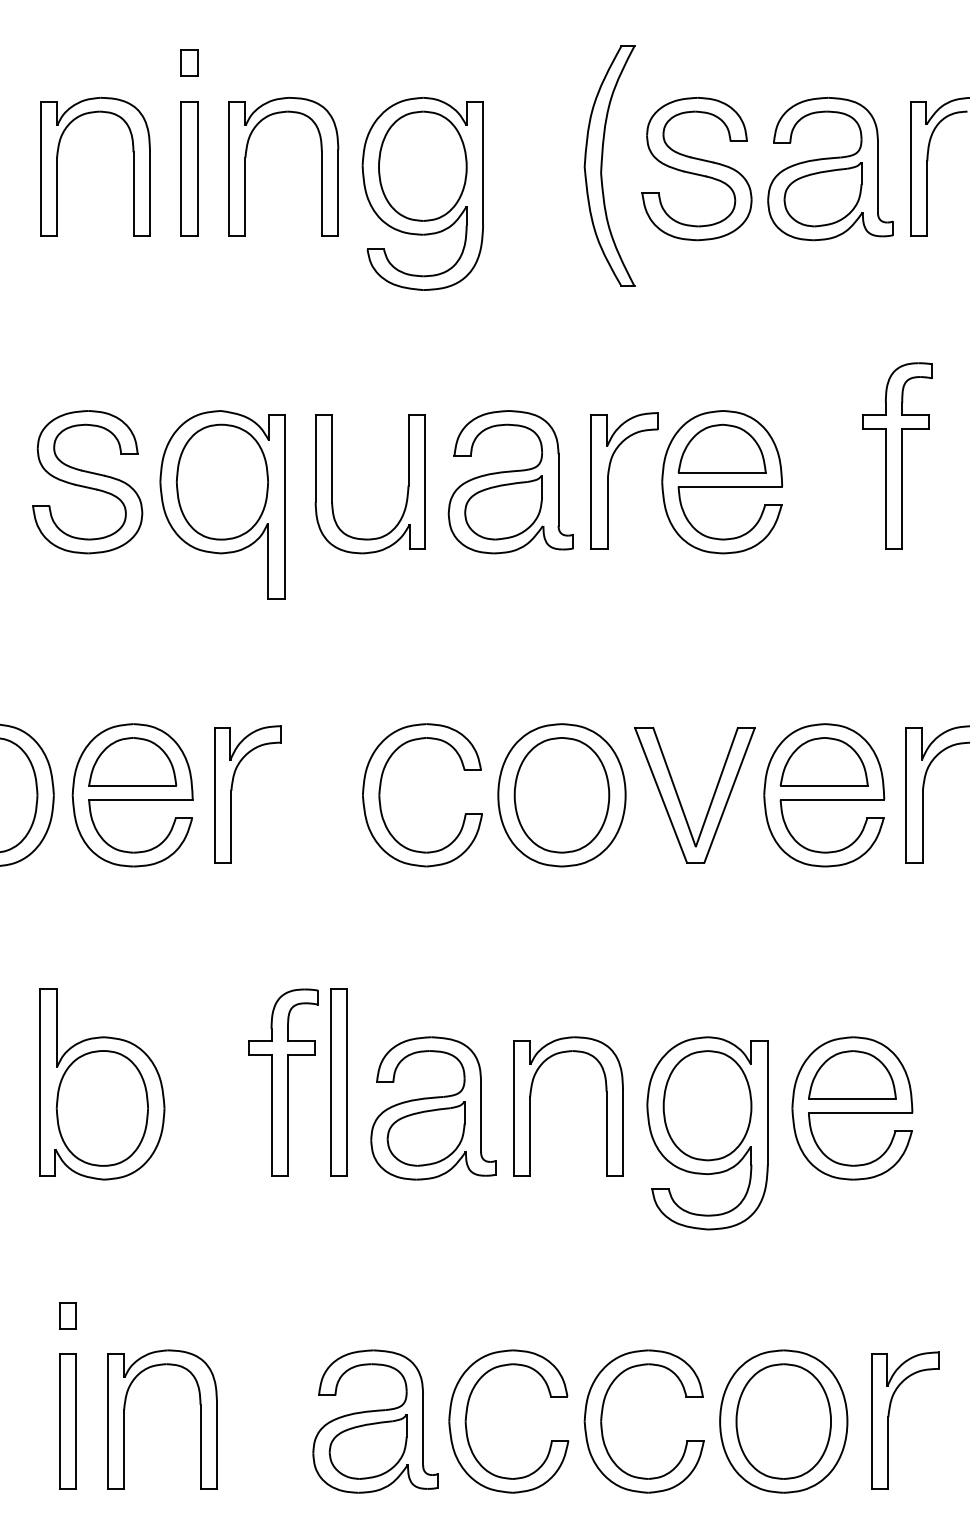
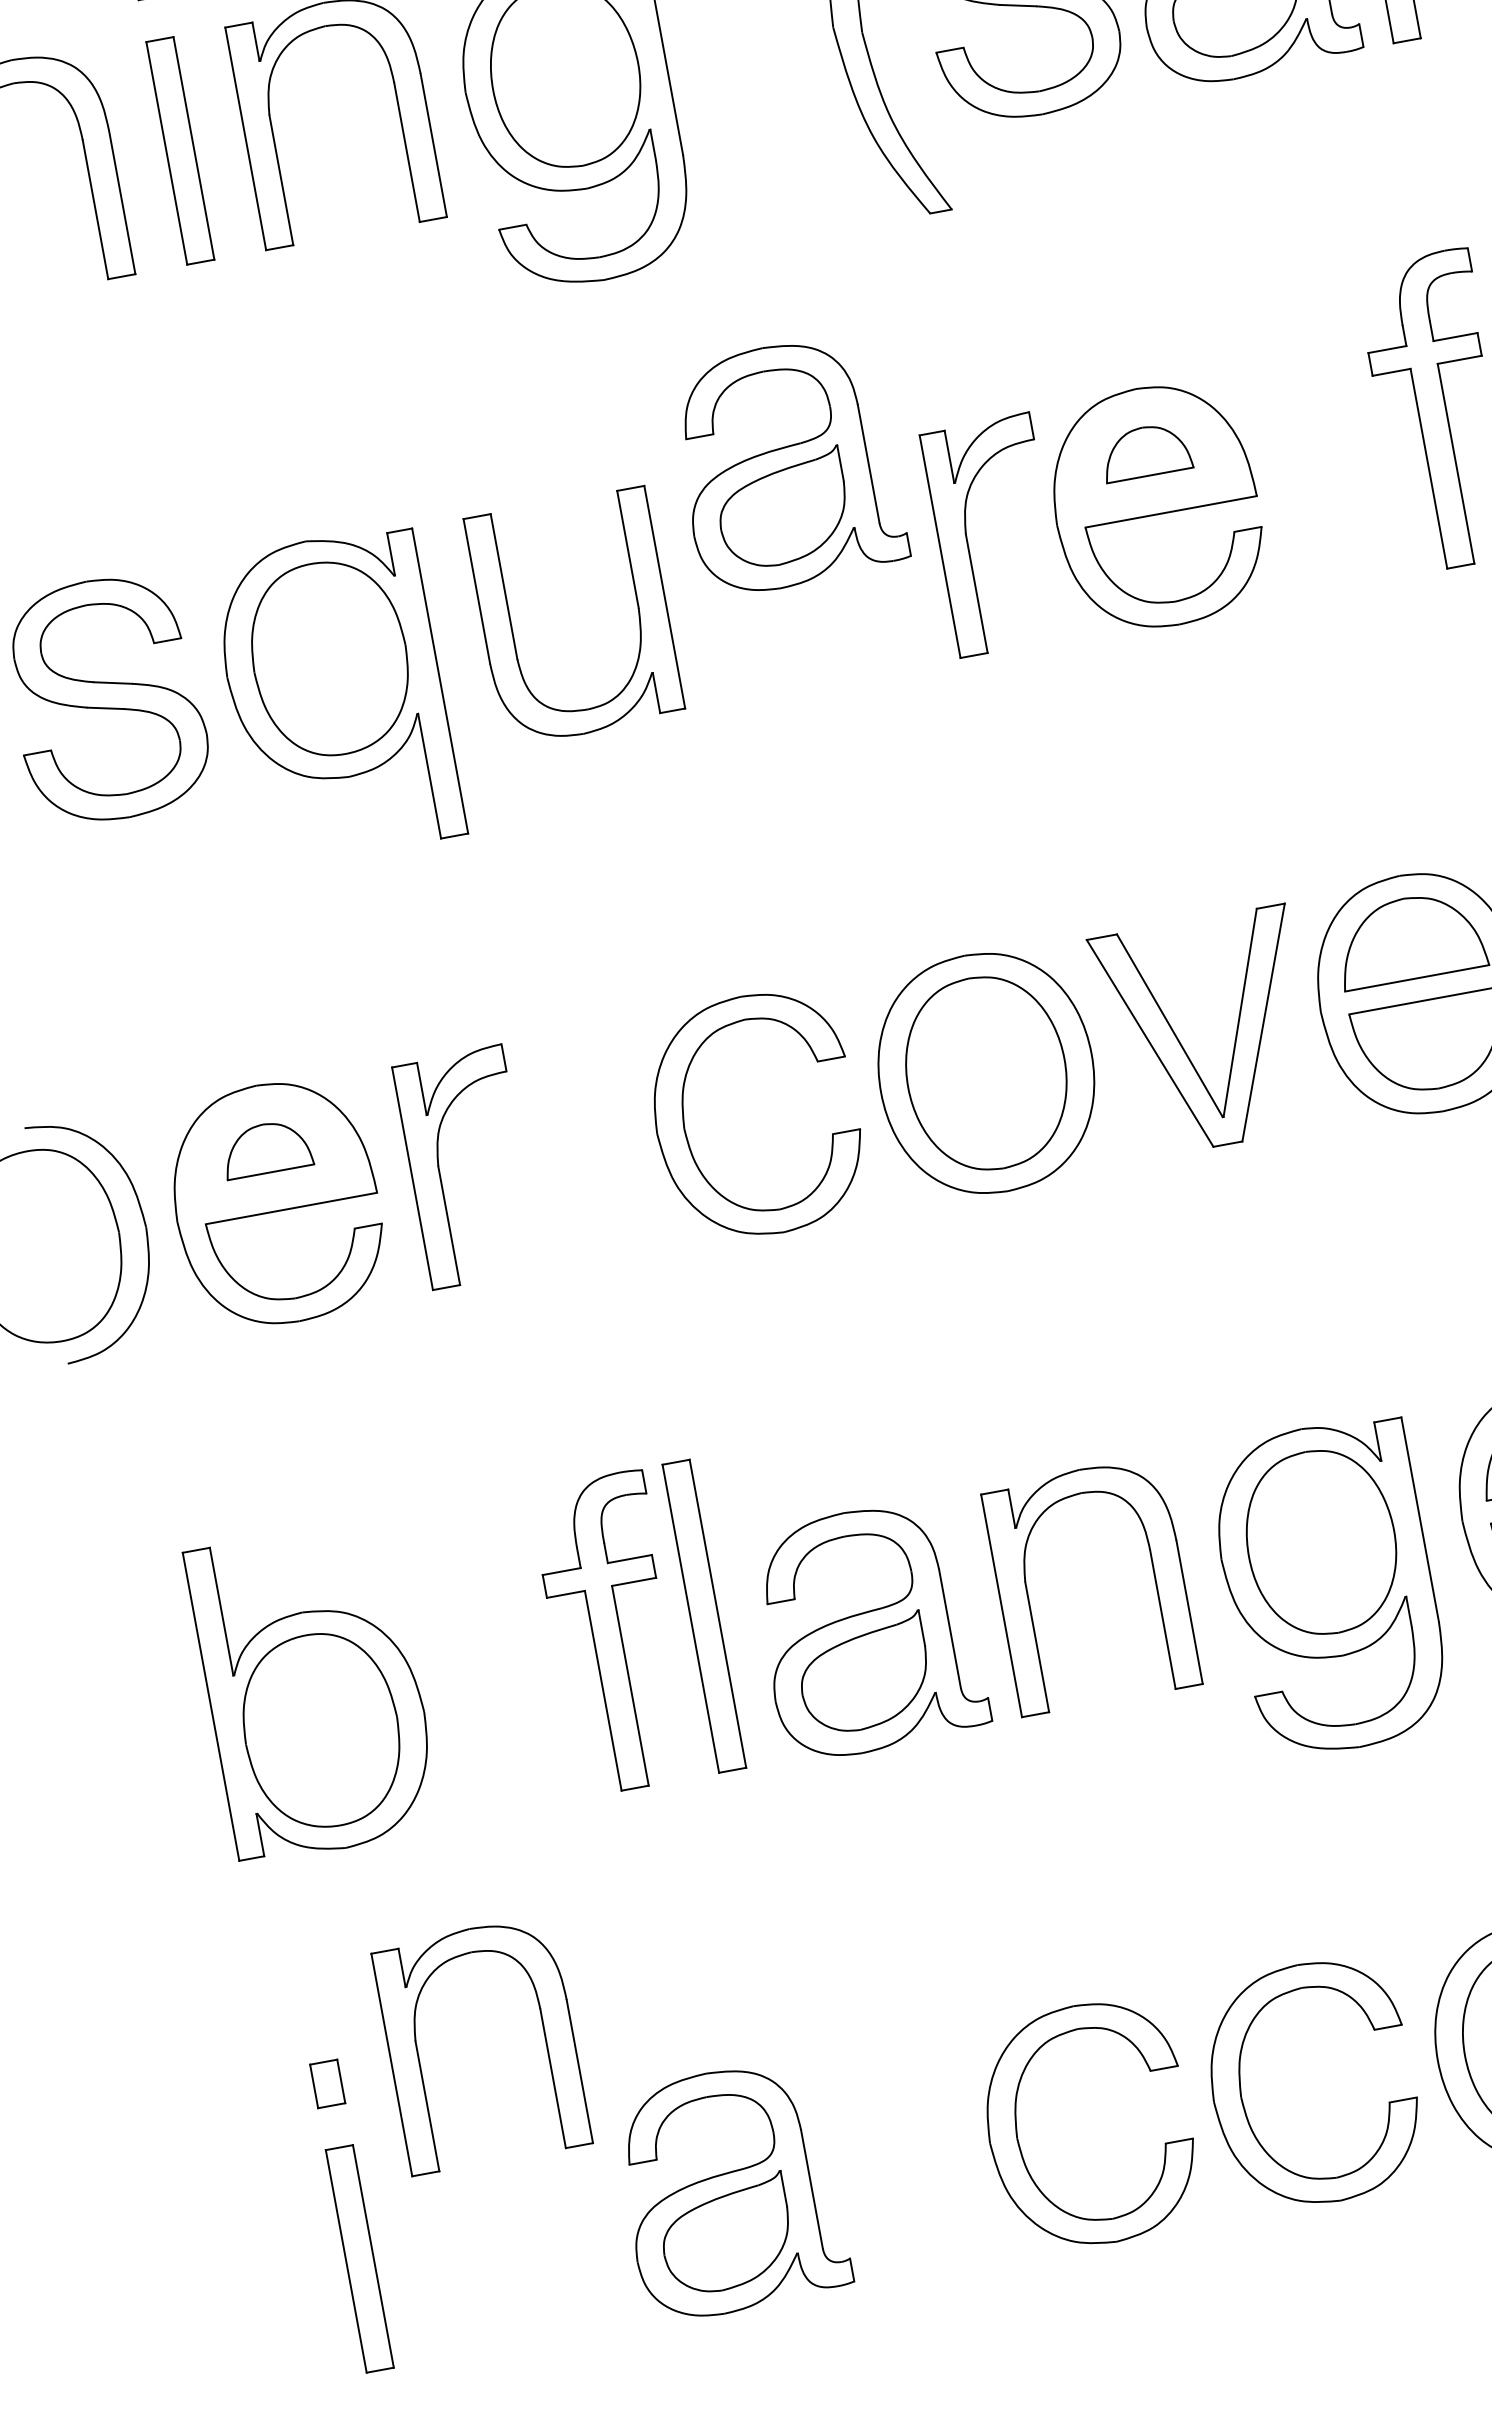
part: (721, 448) -> (1144, 451), size x0.6
part: (510, 482) -> (786, 465), moved
part: (132, 761) -> (265, 1147), size x0.6
part: (124, 1419) -> (419, 2056), moved
part: (375, 1421) -> (730, 2190), moved

